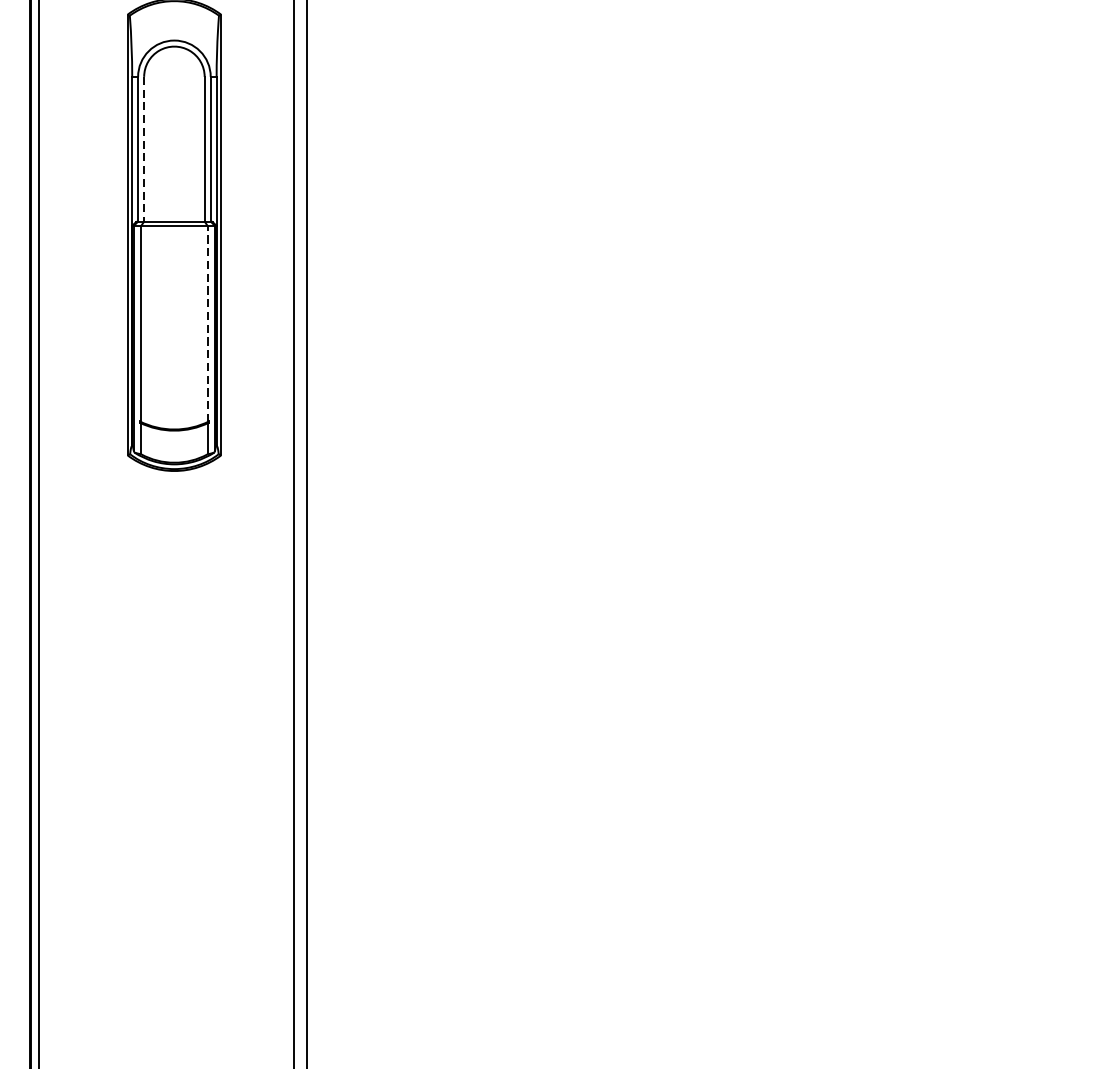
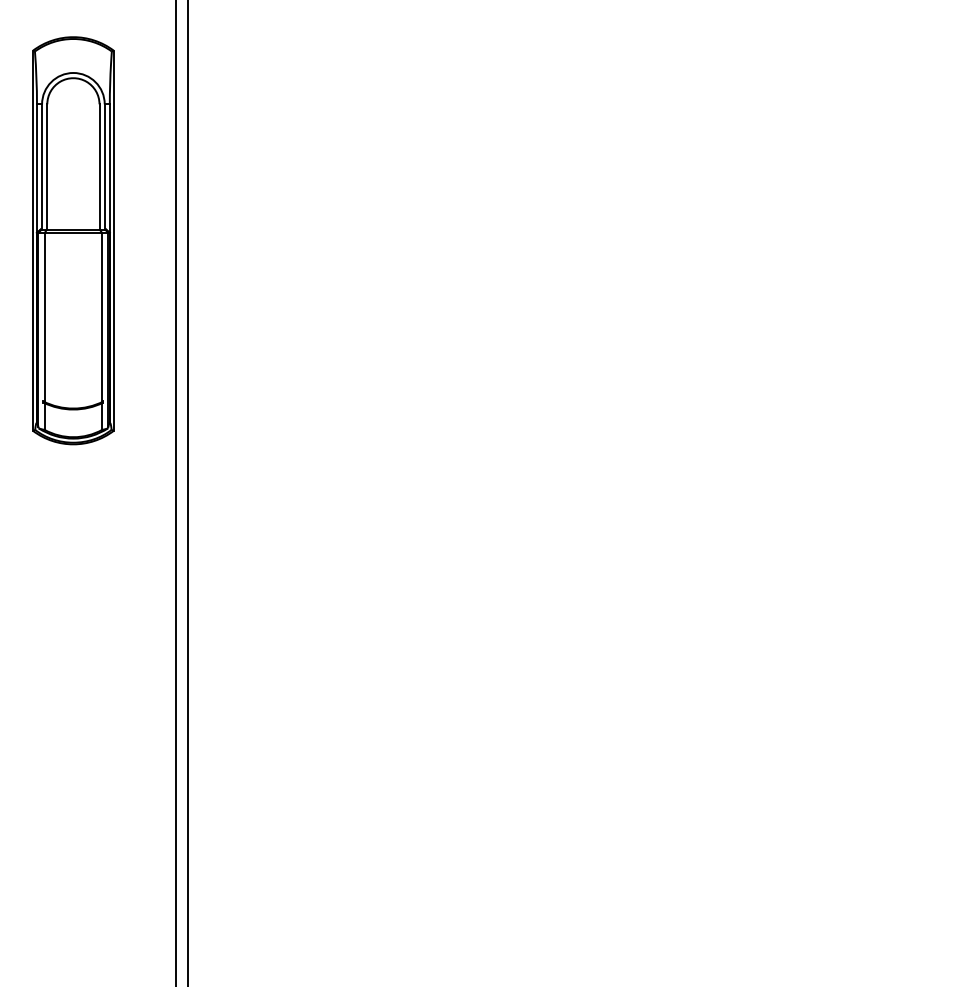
line: (144, 148) -> (47, 166), dashed -> solid
line: (208, 323) -> (102, 317), dashed -> solid

